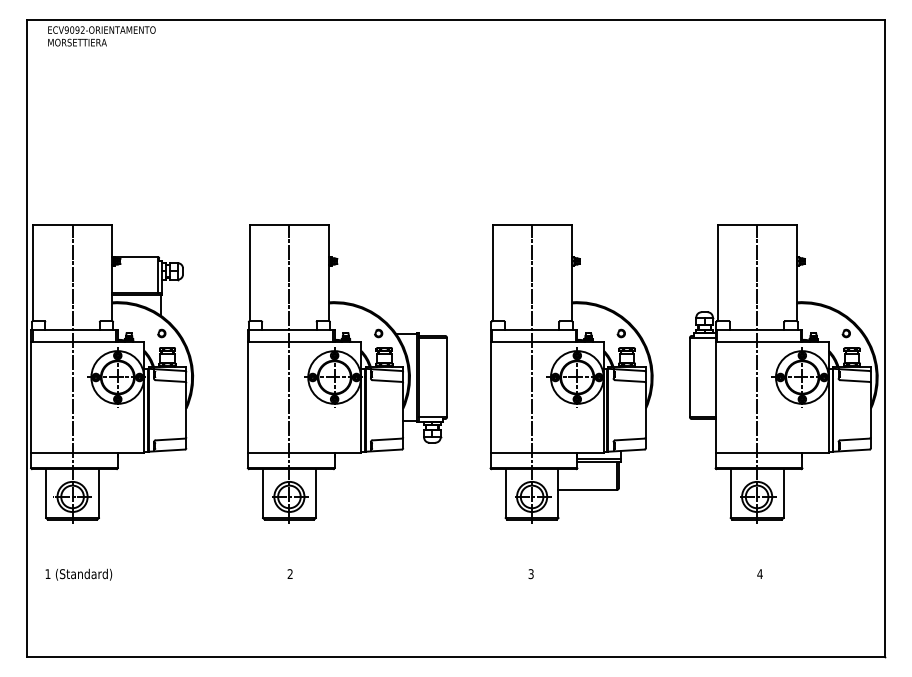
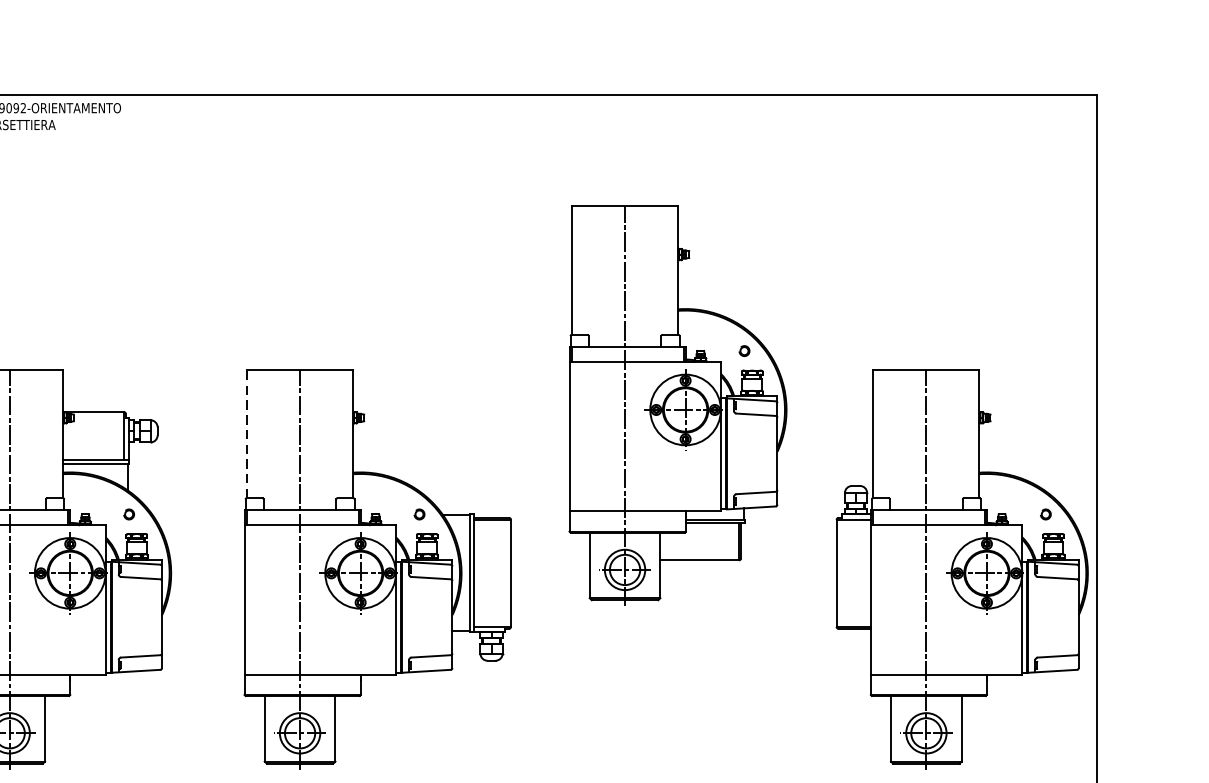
line: (249, 273) -> (246, 434), solid -> dashed
part: (571, 373) -> (677, 404), moved

